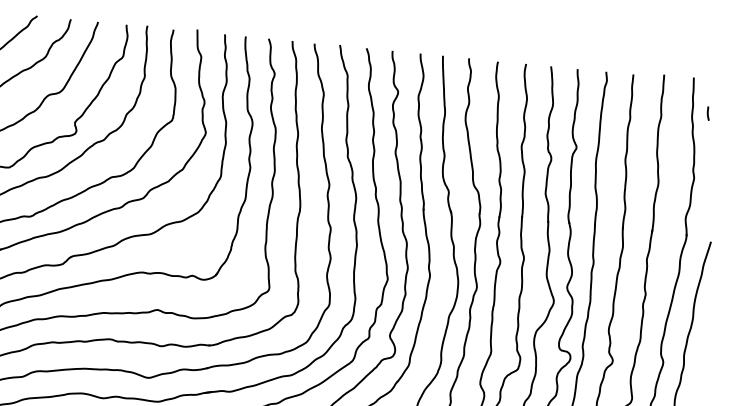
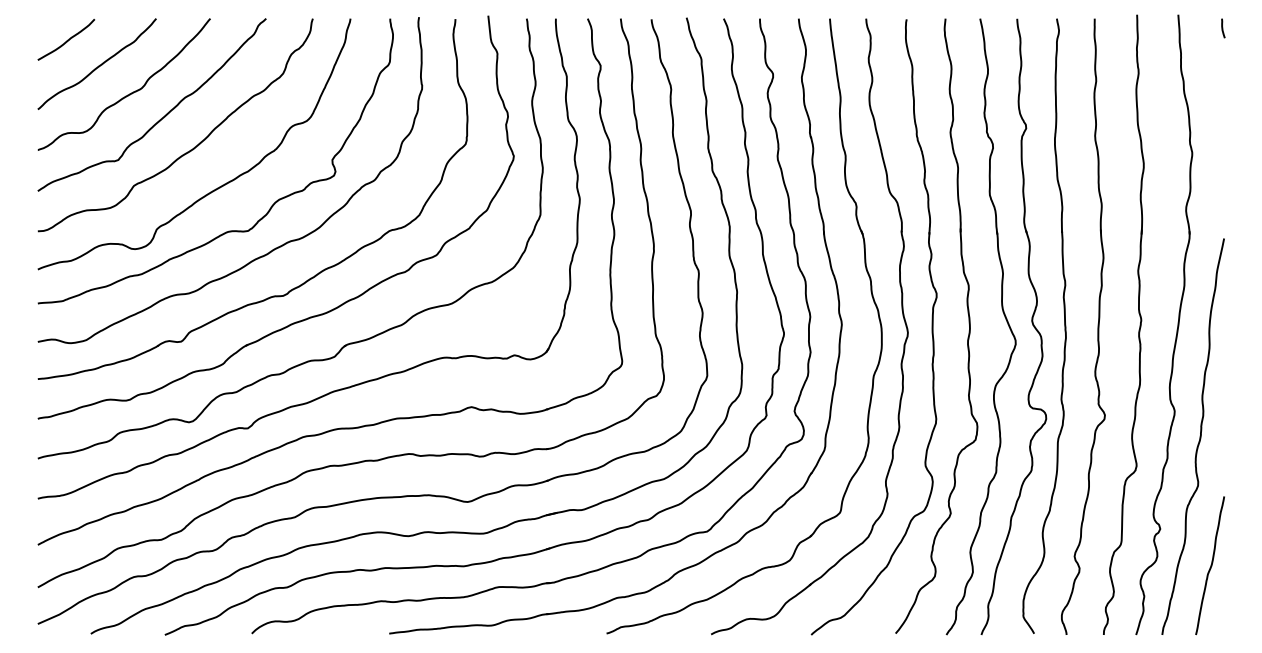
curve: (708, 113) -> (1223, 28), moved

